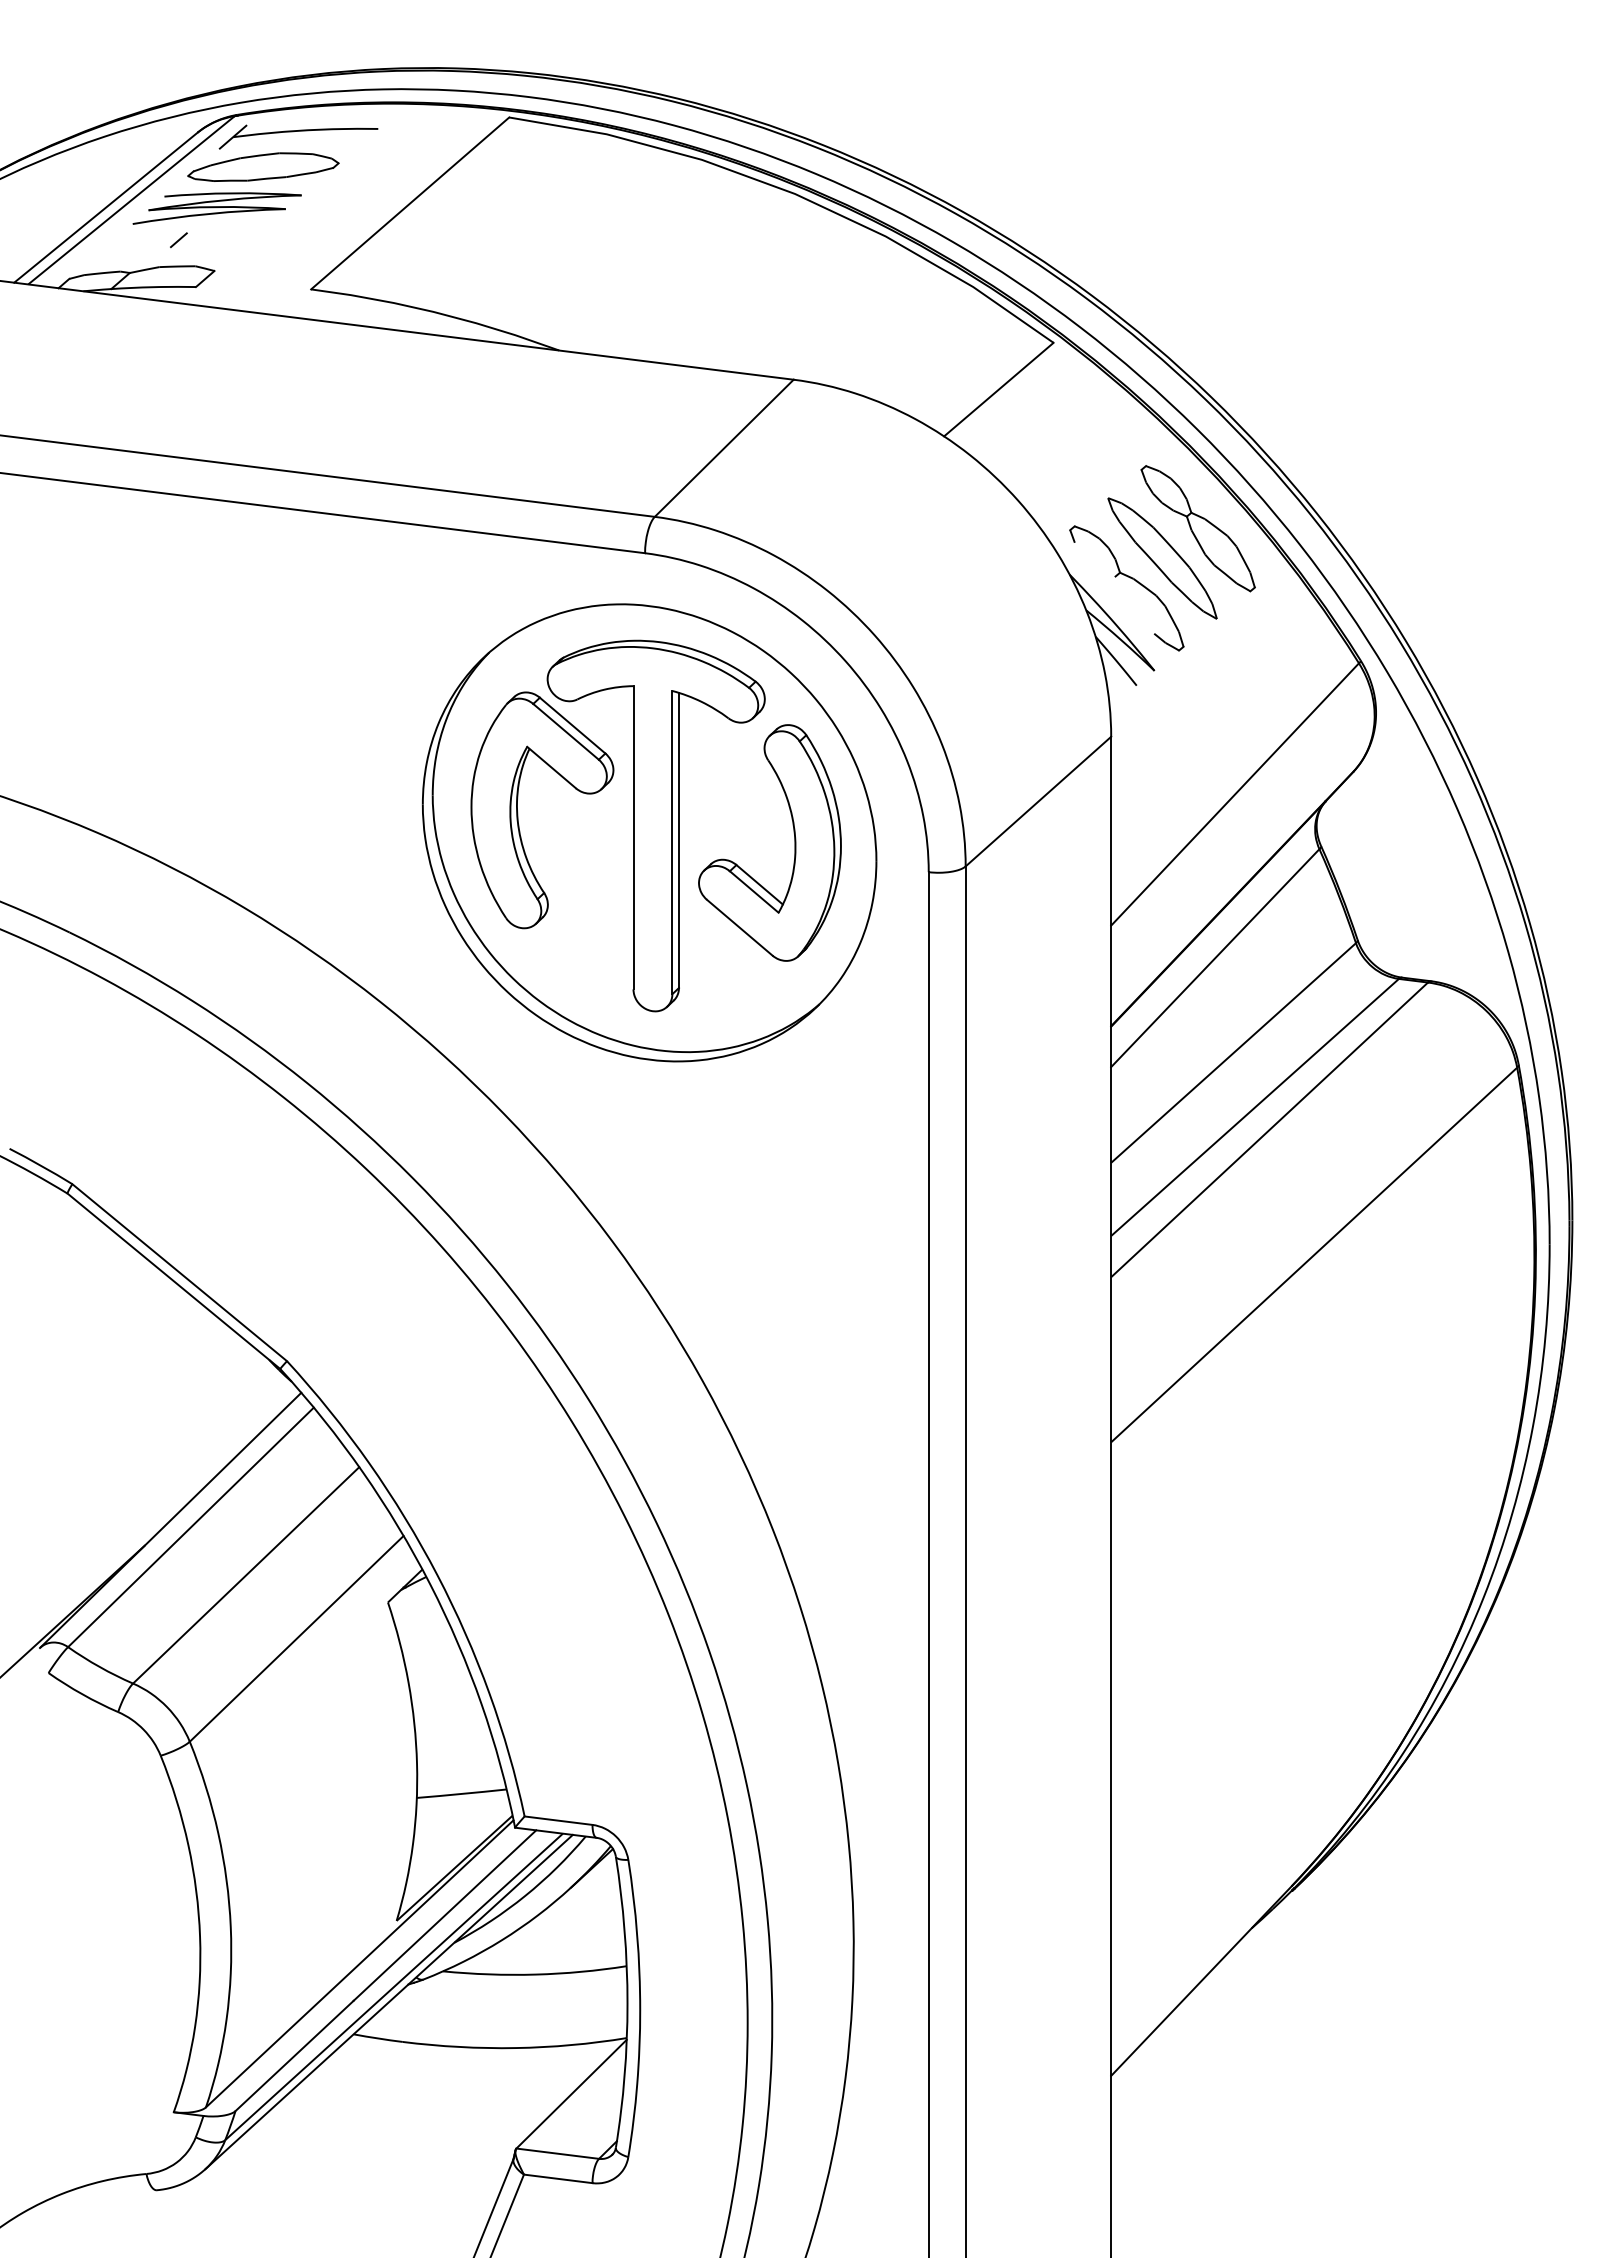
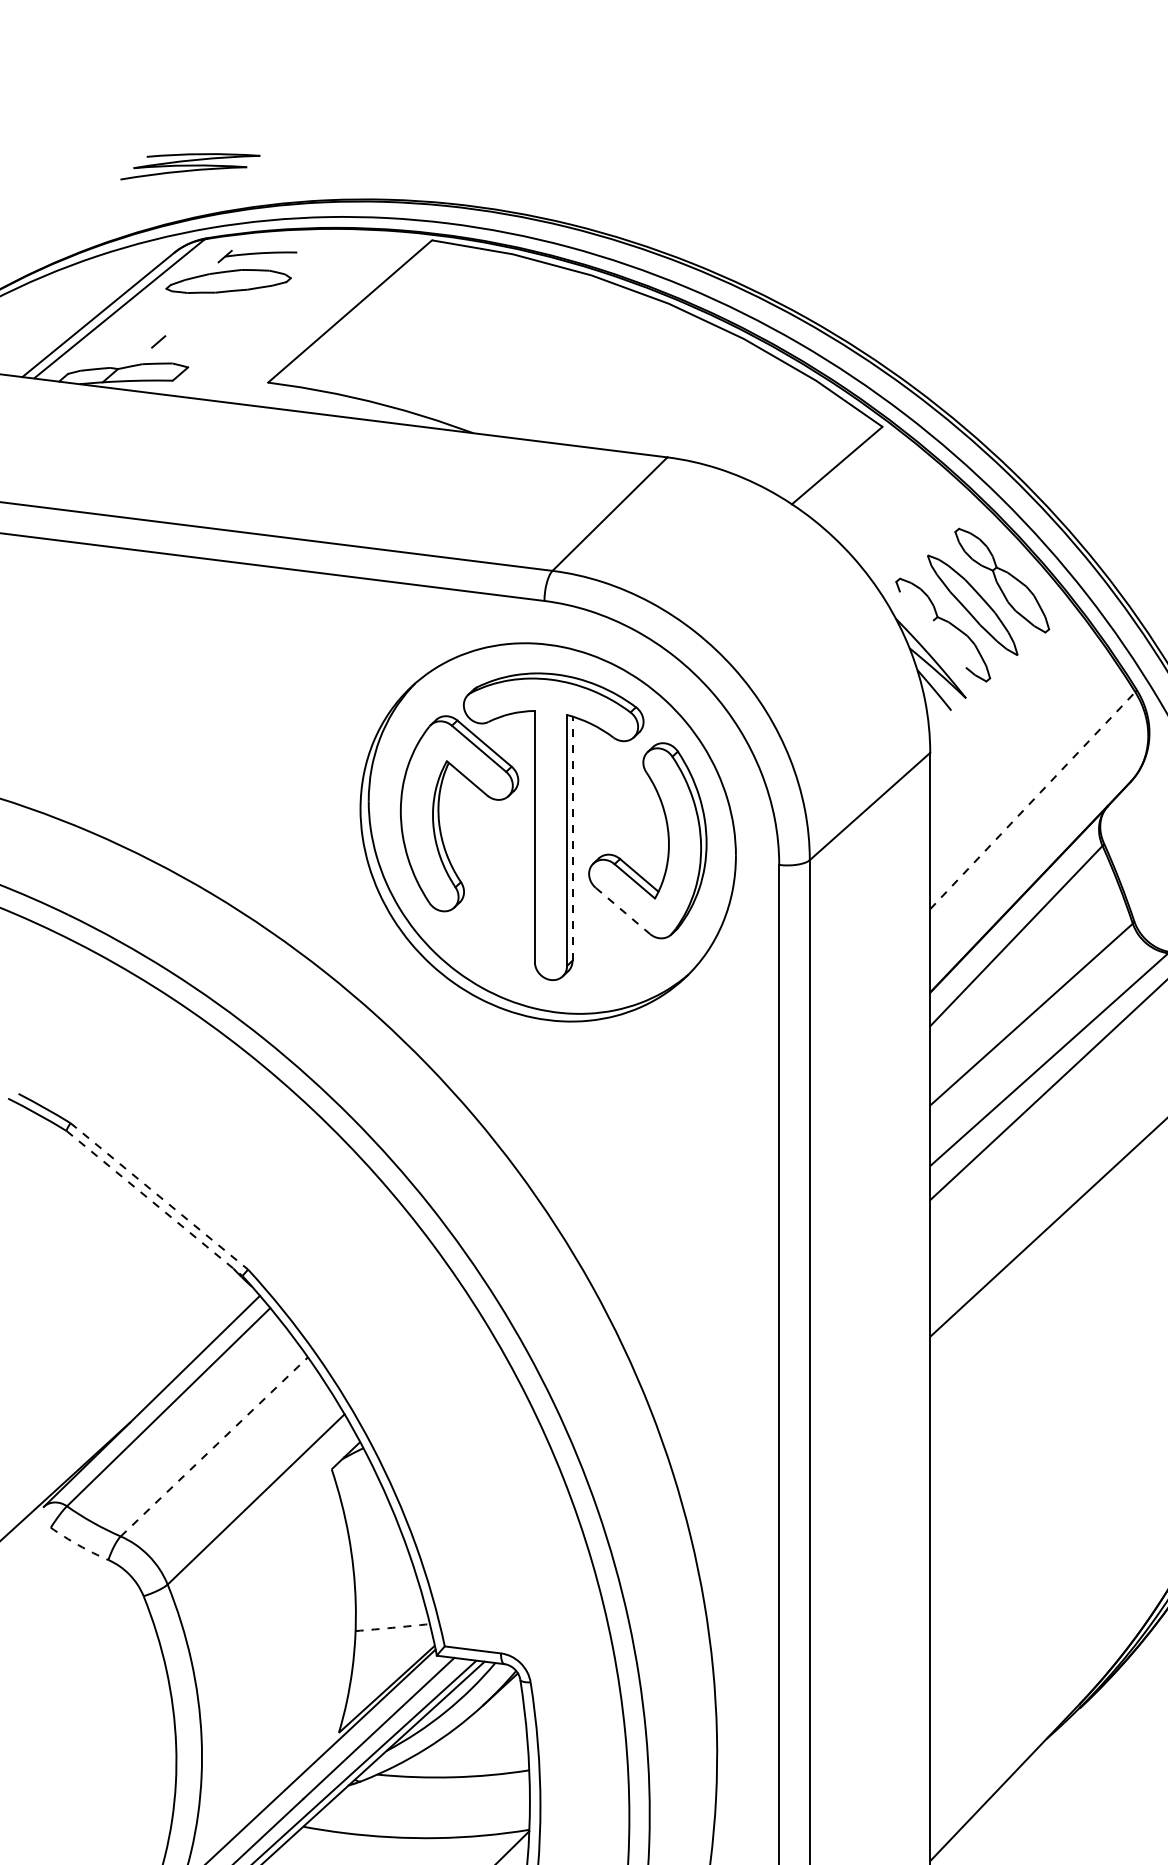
part: (298, 136) -> (257, 256), size x0.6
part: (216, 208) -> (189, 166), moved
line: (1235, 794) -> (1033, 800), solid -> dashed
line: (678, 840) -> (572, 838), solid -> dashed
line: (740, 928) -> (623, 911), solid -> dashed
line: (180, 1272) -> (159, 1196), solid -> dashed
line: (174, 1281) -> (155, 1203), solid -> dashed
line: (246, 1575) -> (214, 1447), solid -> dashed
arc: (82, 1694) -> (78, 1545), solid -> dashed
arc: (461, 1793) -> (392, 1627), solid -> dashed

